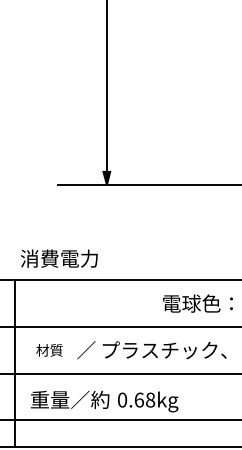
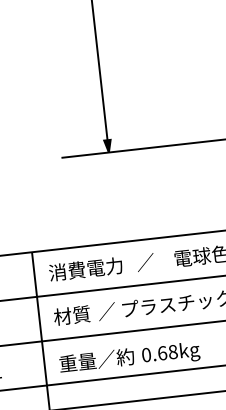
part: (59, 258) -> (86, 269), moved
line: (132, 303) -> (145, 262), added
part: (49, 350) -> (72, 315), size x1.43

